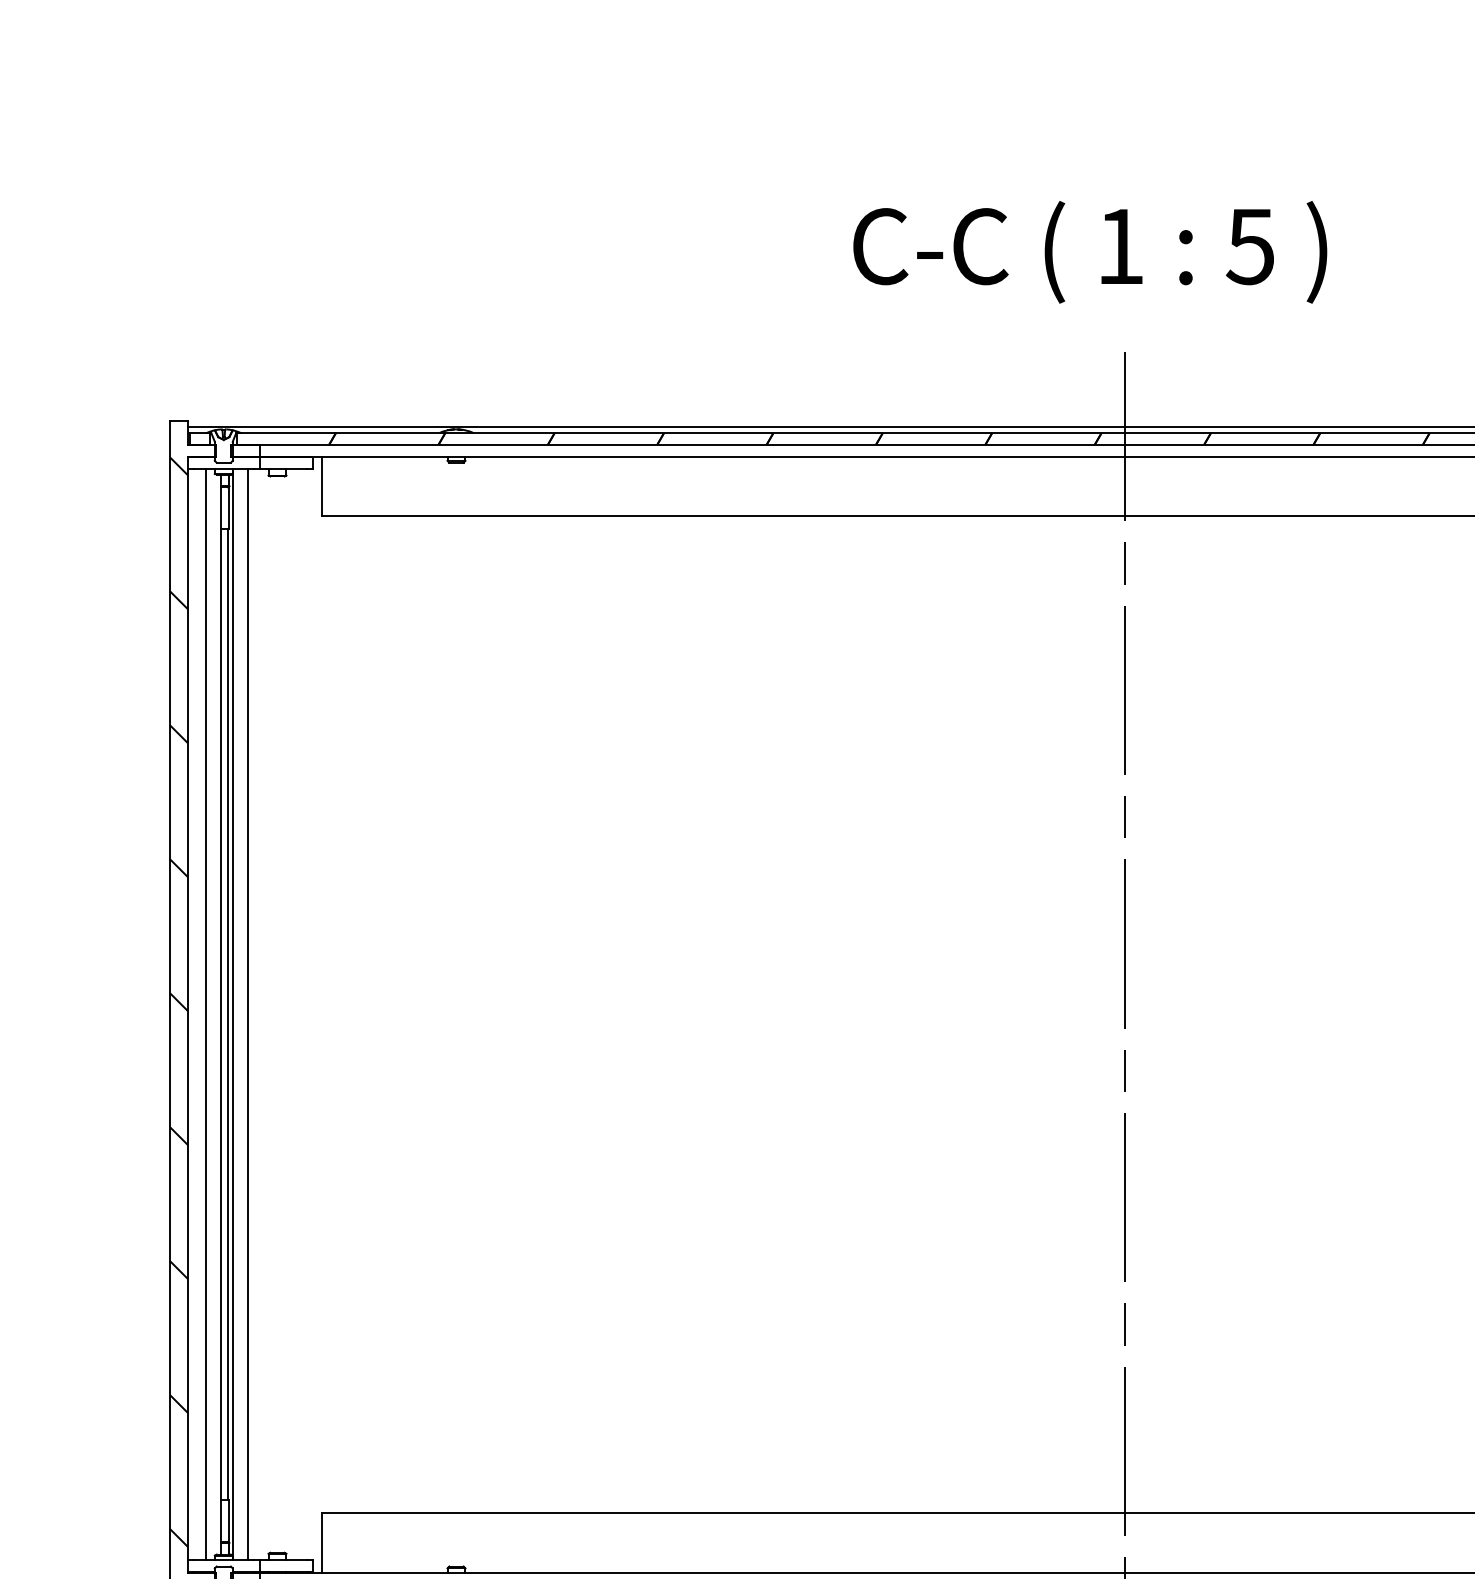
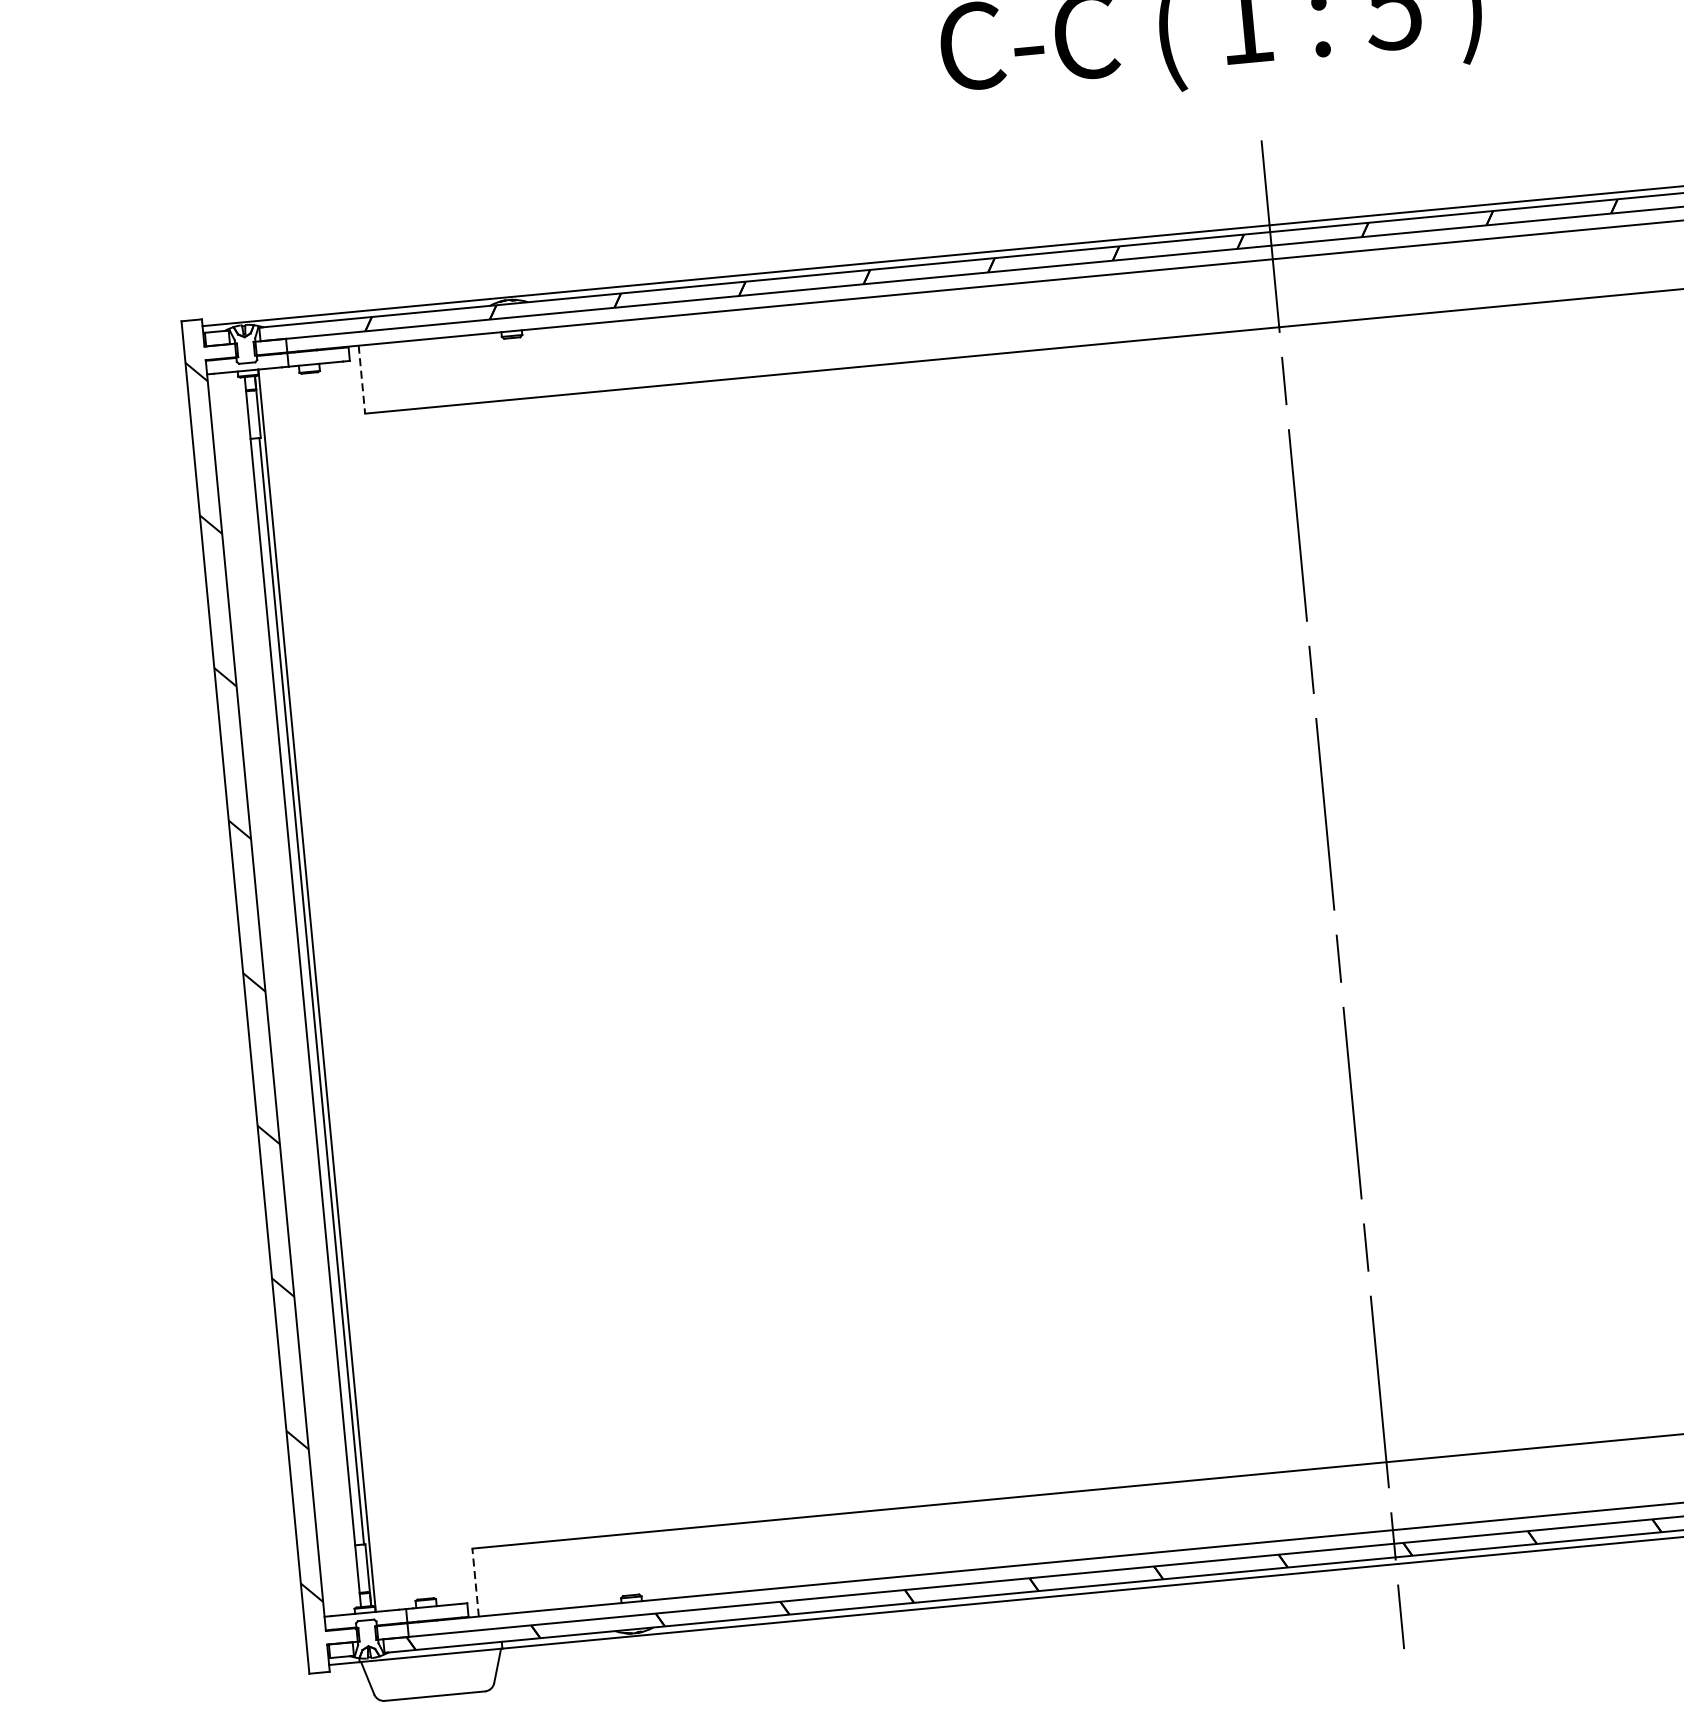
line: (322, 486) -> (362, 379), solid -> dashed
line: (205, 1014) -> (285, 993), removed
line: (247, 1014) -> (333, 989), removed
line: (322, 1542) -> (475, 1582), solid -> dashed

